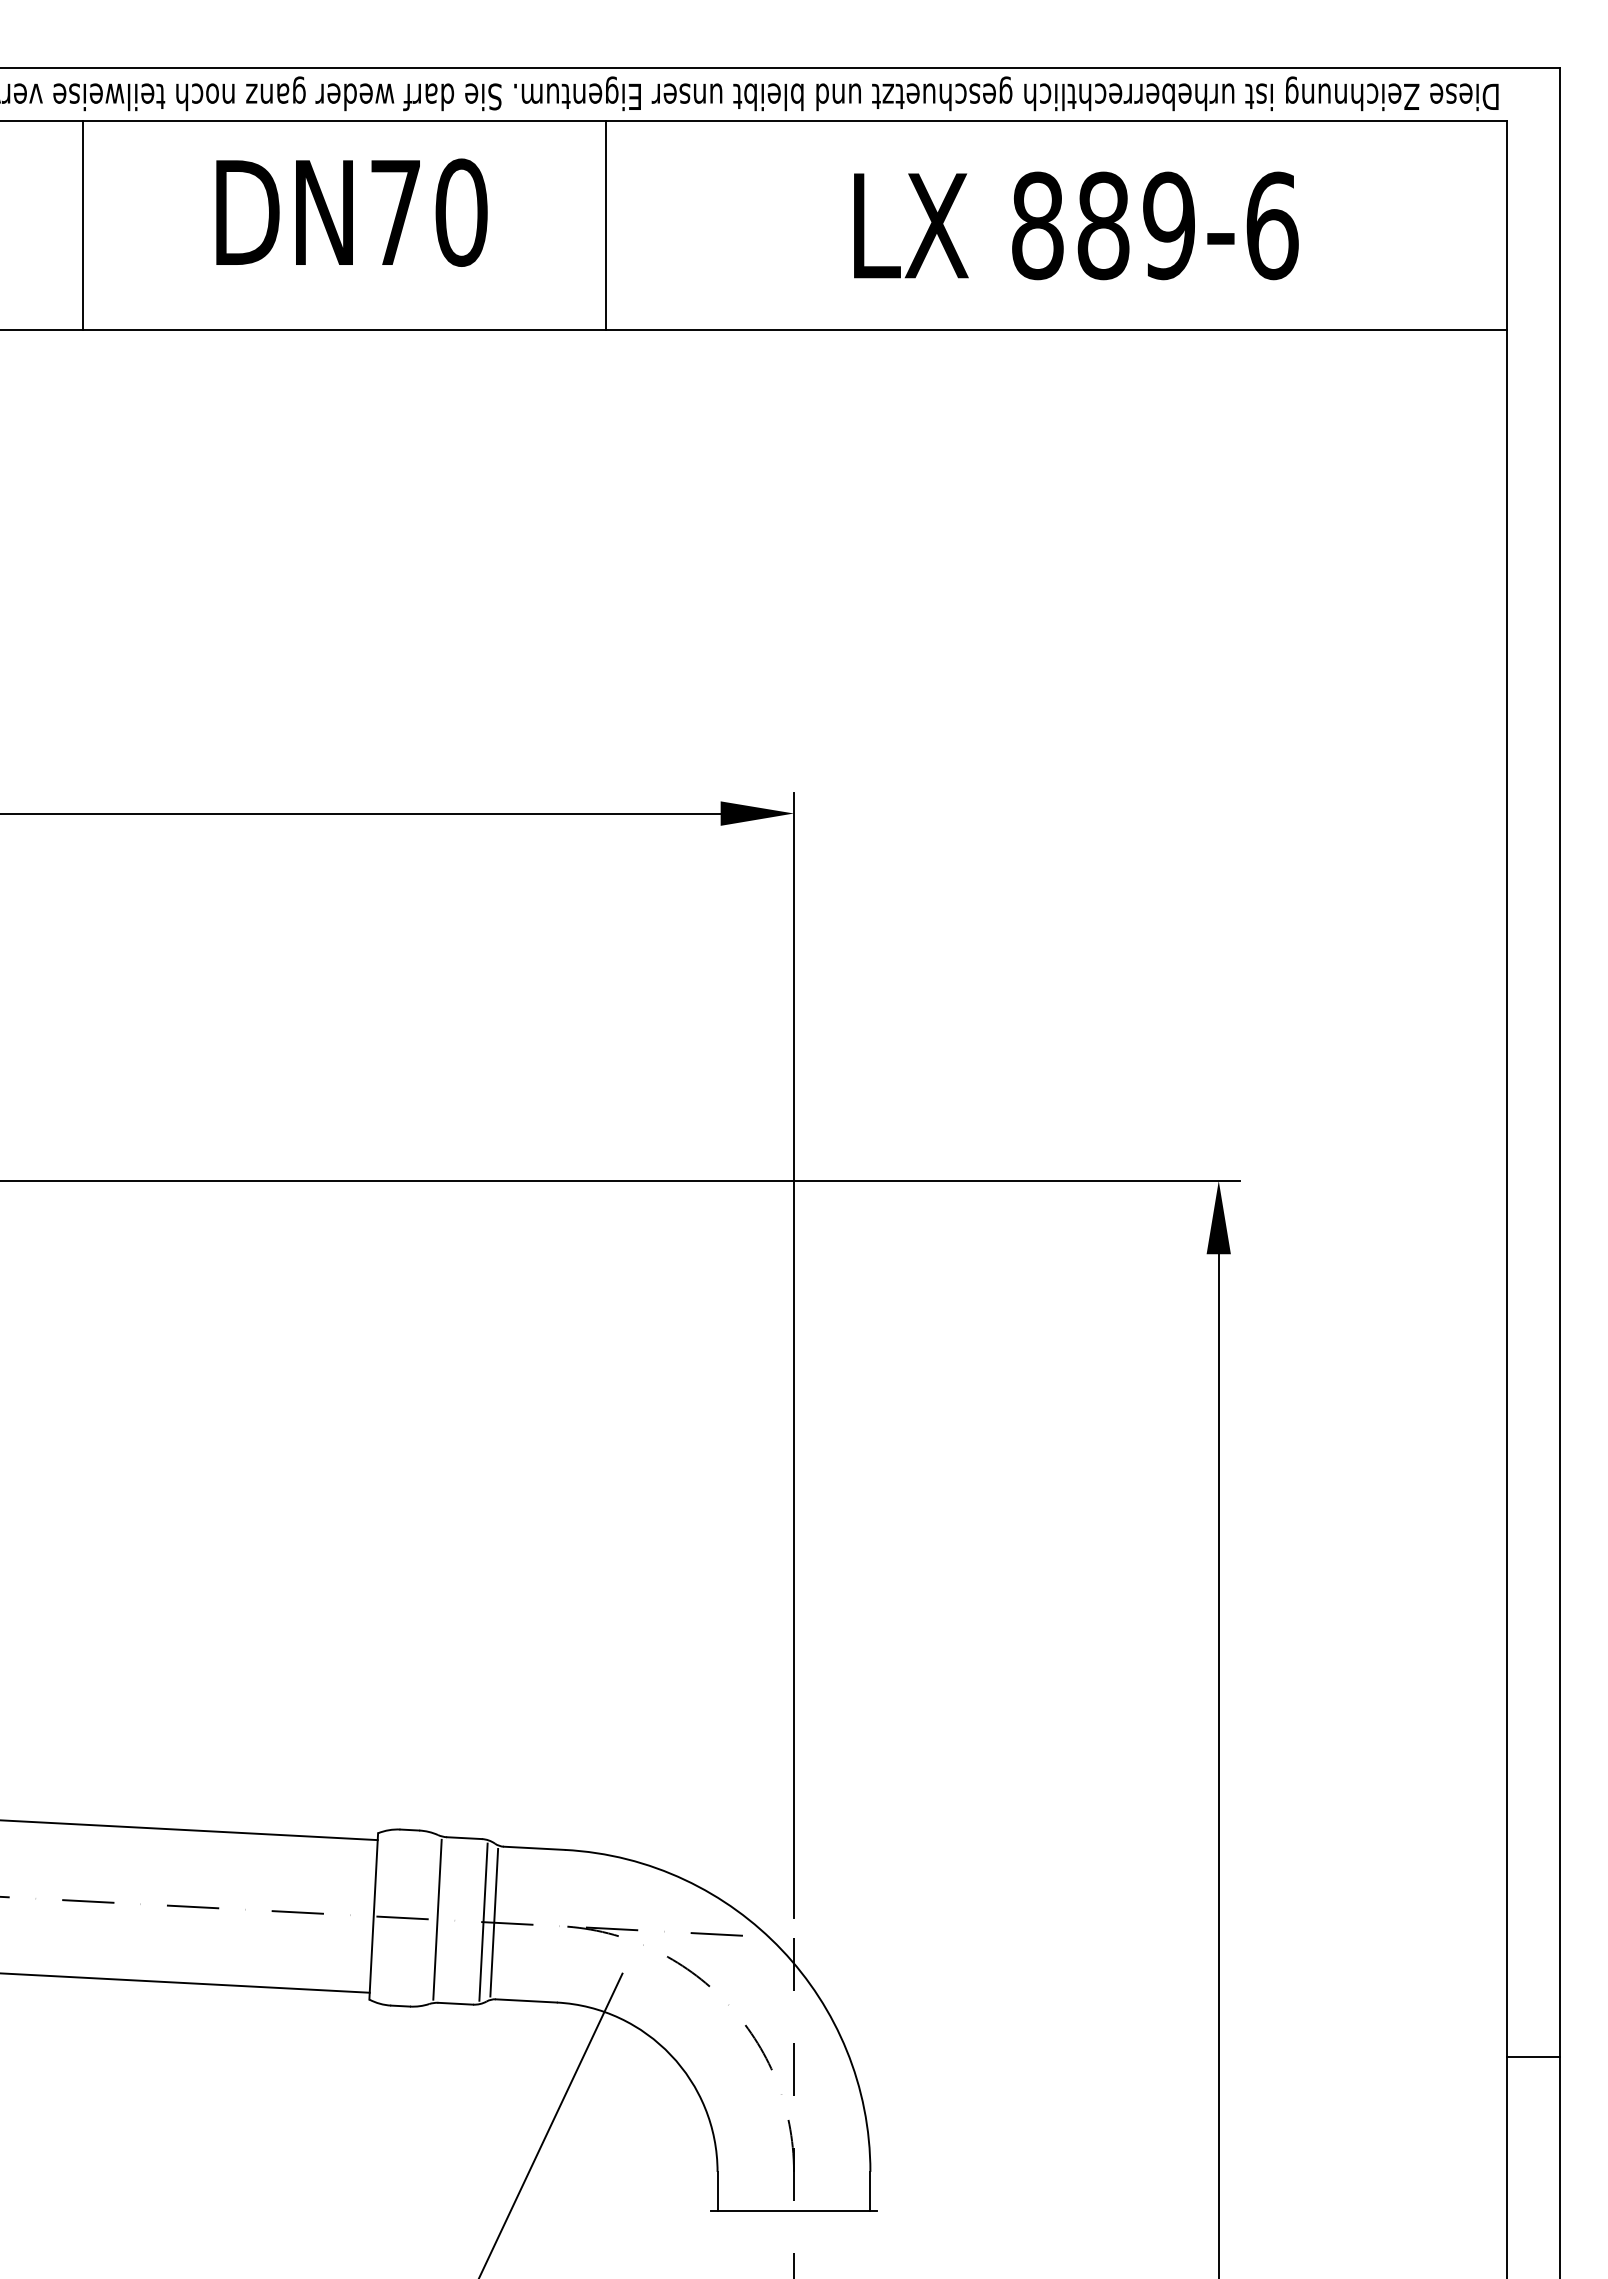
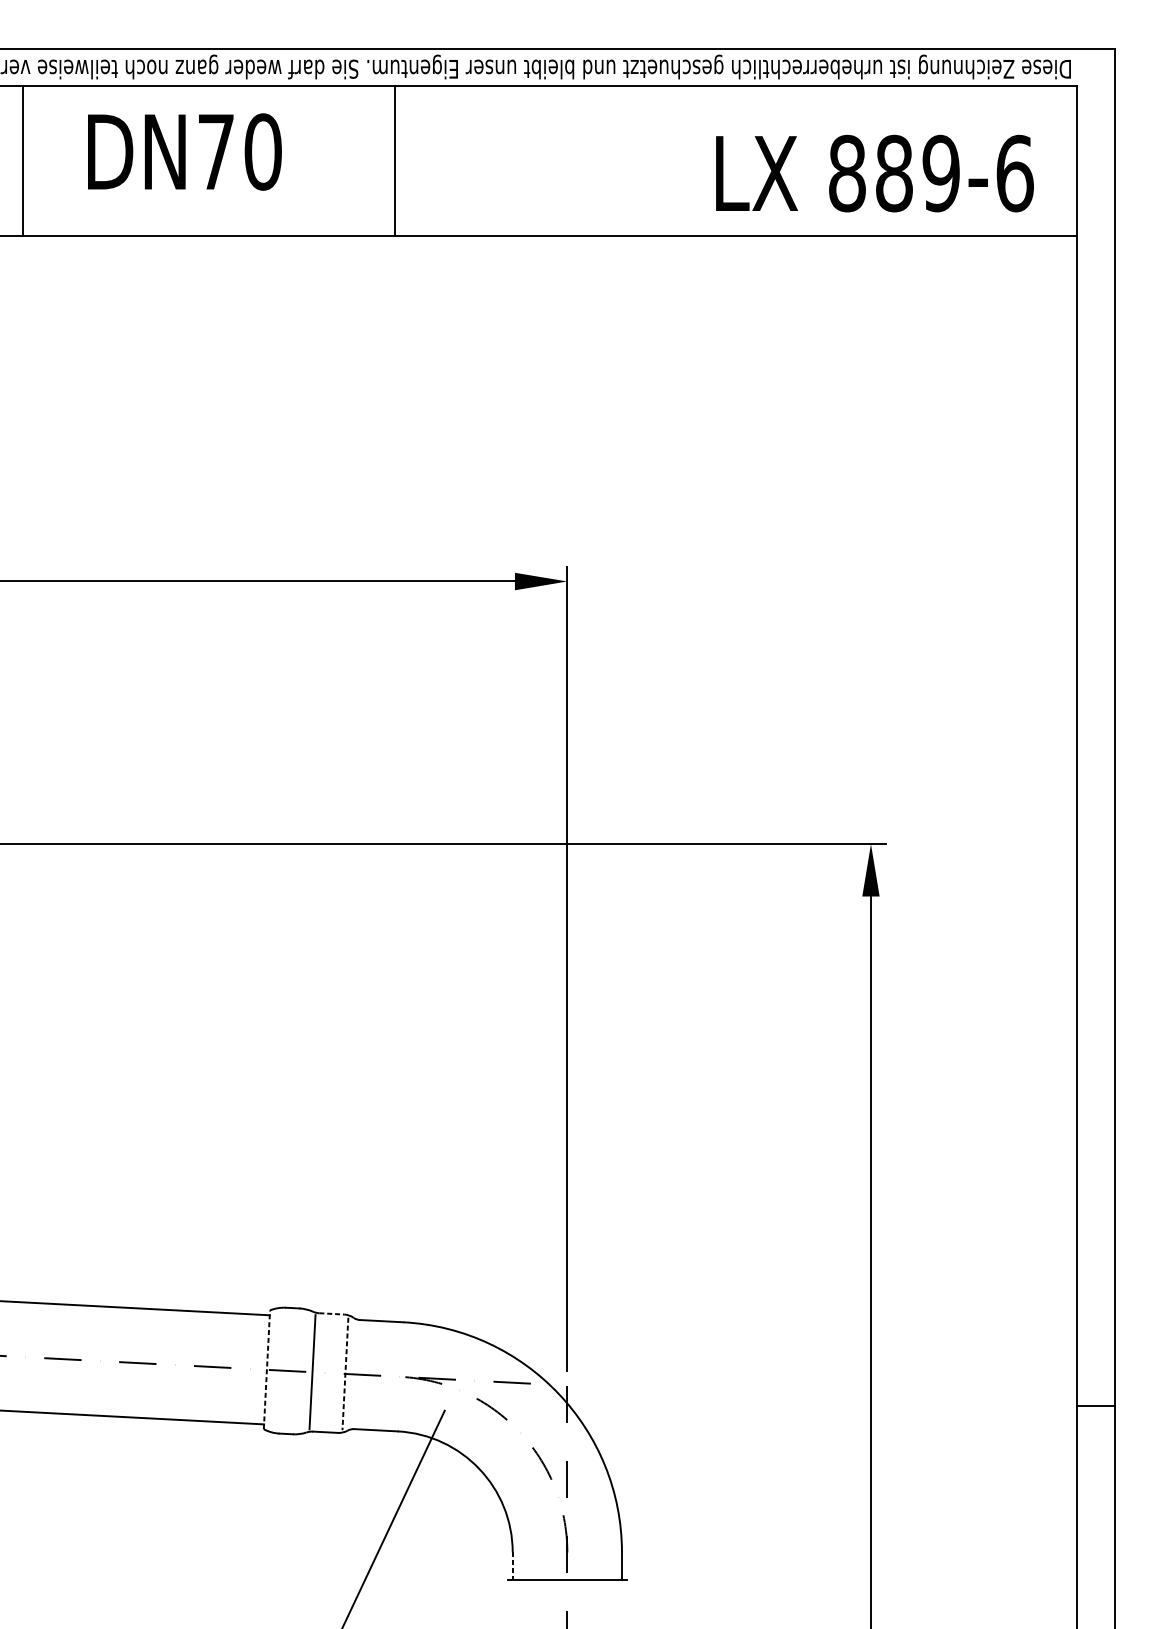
text: (351, 212) -> (184, 151), moved
line: (82, 225) -> (23, 161), moved
line: (605, 225) -> (394, 161), moved
text: (1076, 225) -> (875, 173), moved
line: (464, 1838) -> (331, 1314), solid -> dashed
line: (373, 1915) -> (266, 1369), solid -> dashed
line: (483, 1922) -> (345, 1374), solid -> dashed
line: (494, 1922) -> (353, 1374), removed
line: (1533, 2057) -> (1095, 1406), moved
line: (717, 2191) -> (512, 1566), solid -> dashed

